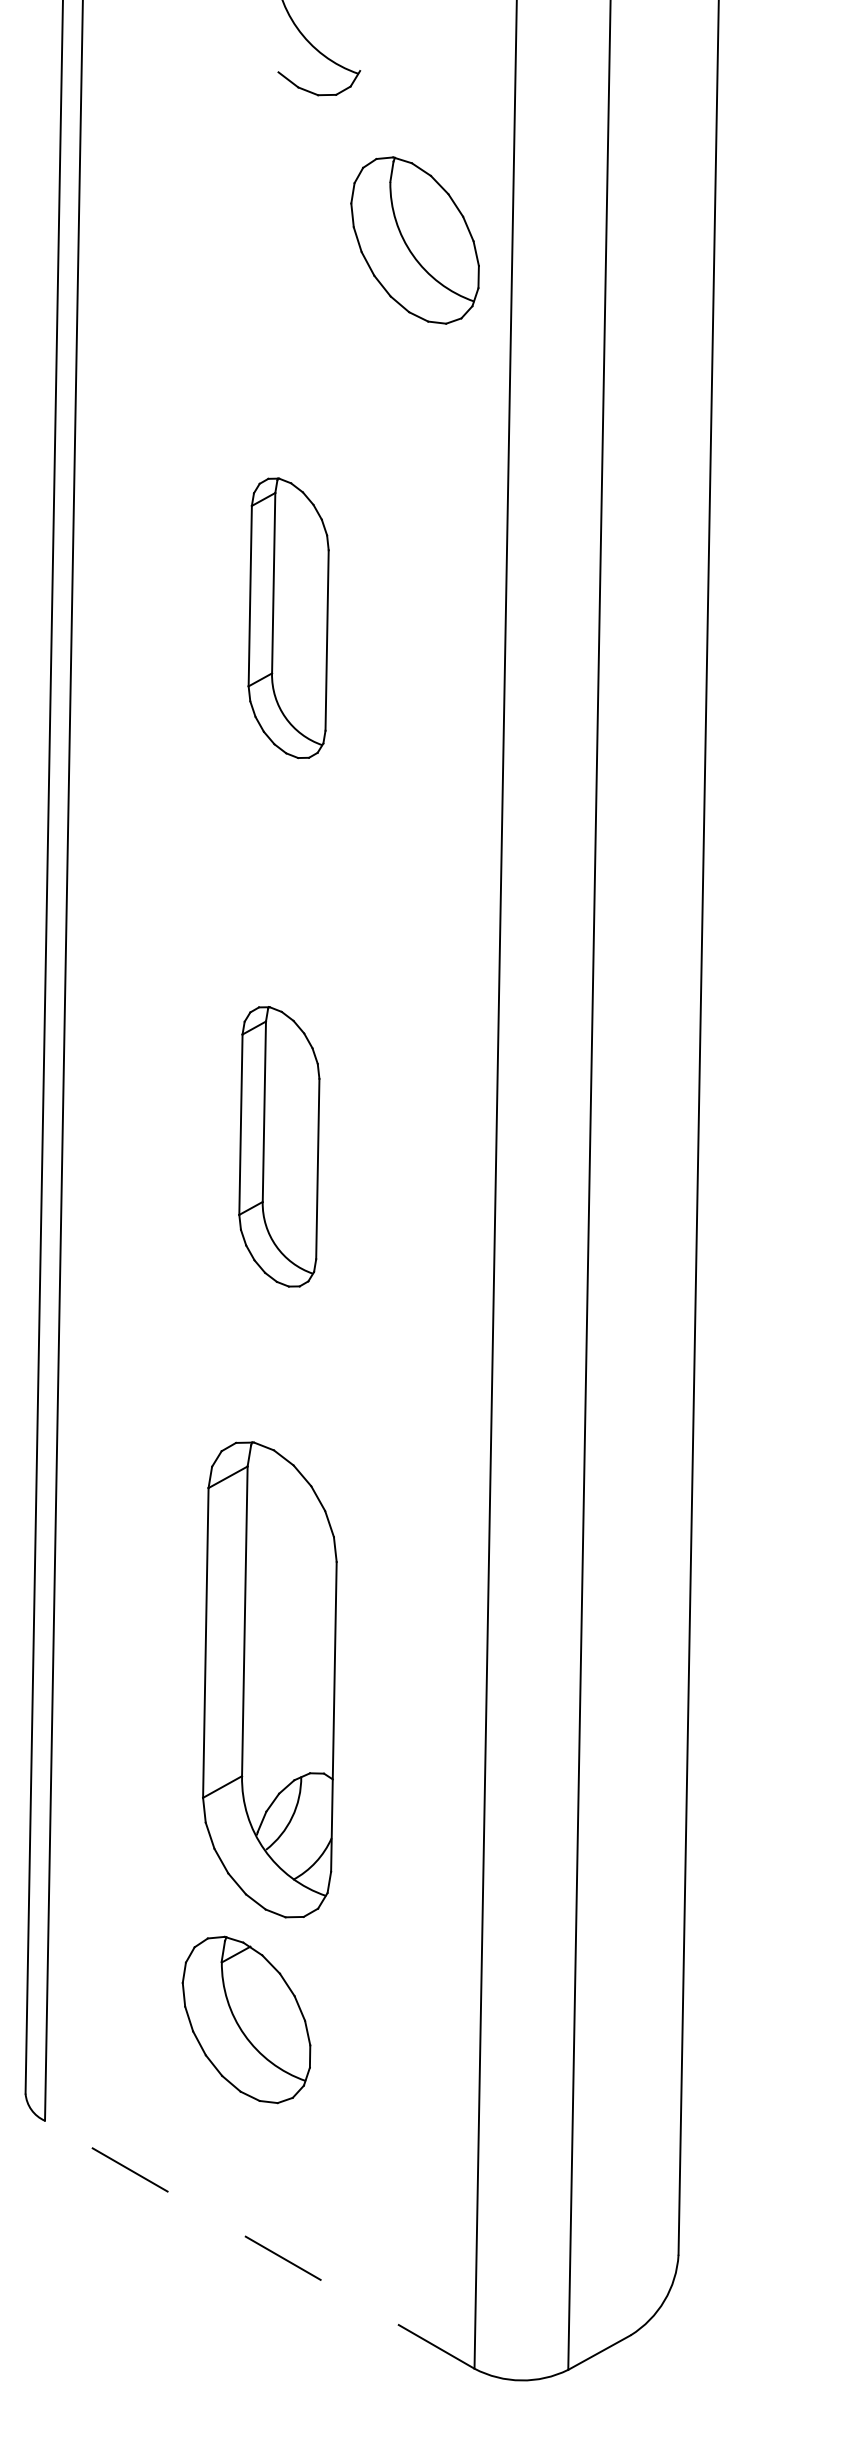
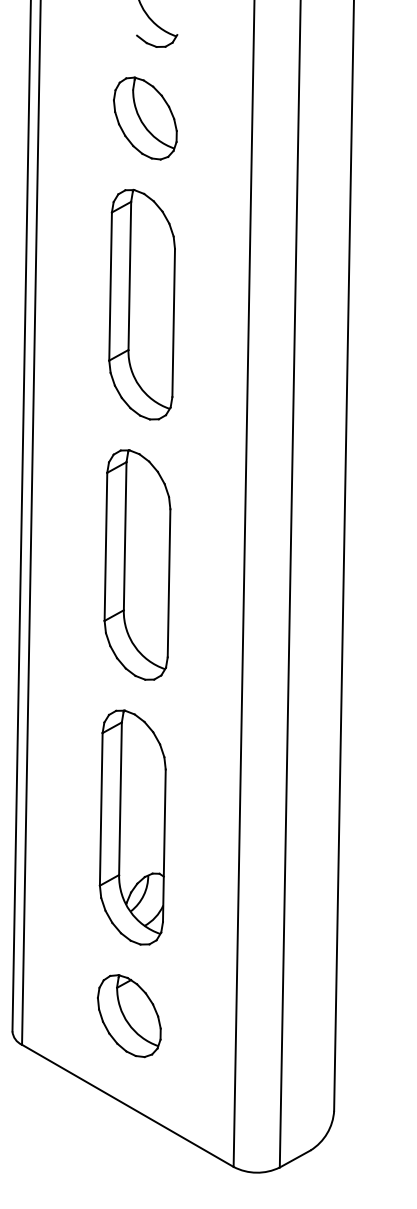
part: (415, 240) -> (145, 118), moved
part: (287, 618) -> (141, 304), size x1.67
part: (279, 1145) -> (137, 564), size x1.67
part: (246, 2020) -> (129, 1016), moved
line: (259, 2244) -> (127, 1105), dashed -> solid

